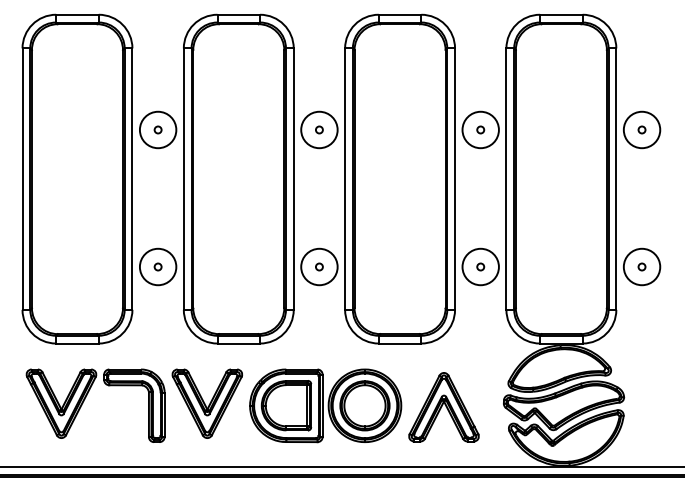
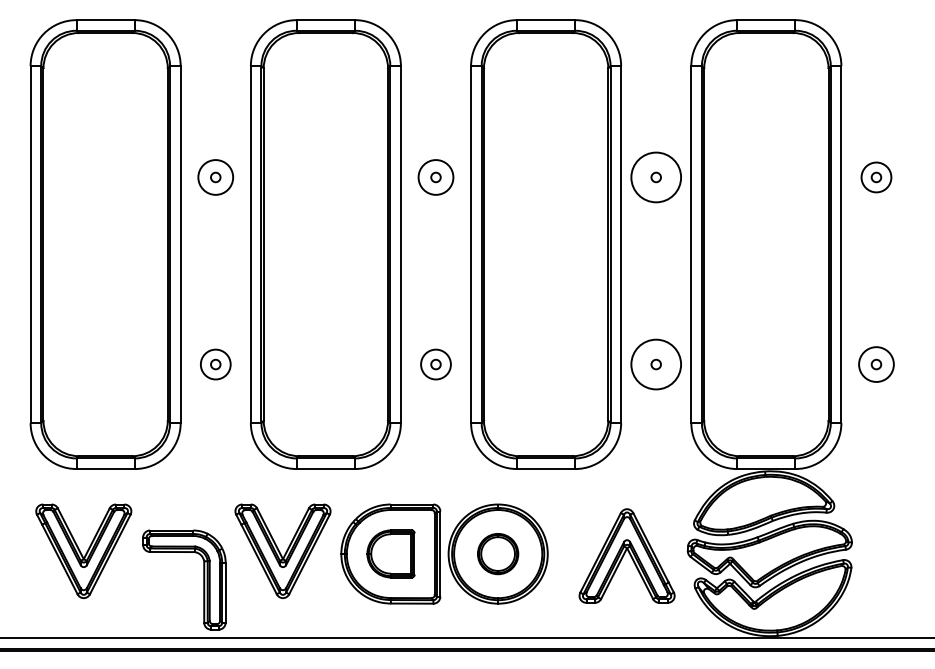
circle: (157, 130) -> (215, 177), size x0.7
circle: (319, 130) -> (435, 177), size x0.7
circle: (642, 130) -> (876, 177), size x0.6
circle: (157, 266) -> (215, 364), size x0.6
circle: (319, 266) -> (435, 364), size x0.6
circle: (642, 266) -> (876, 364), size x0.7
part: (148, 405) -> (203, 579), moved
part: (286, 405) -> (390, 553), size x0.7
part: (364, 405) -> (497, 553), size x0.6
part: (443, 406) -> (626, 555), moved

